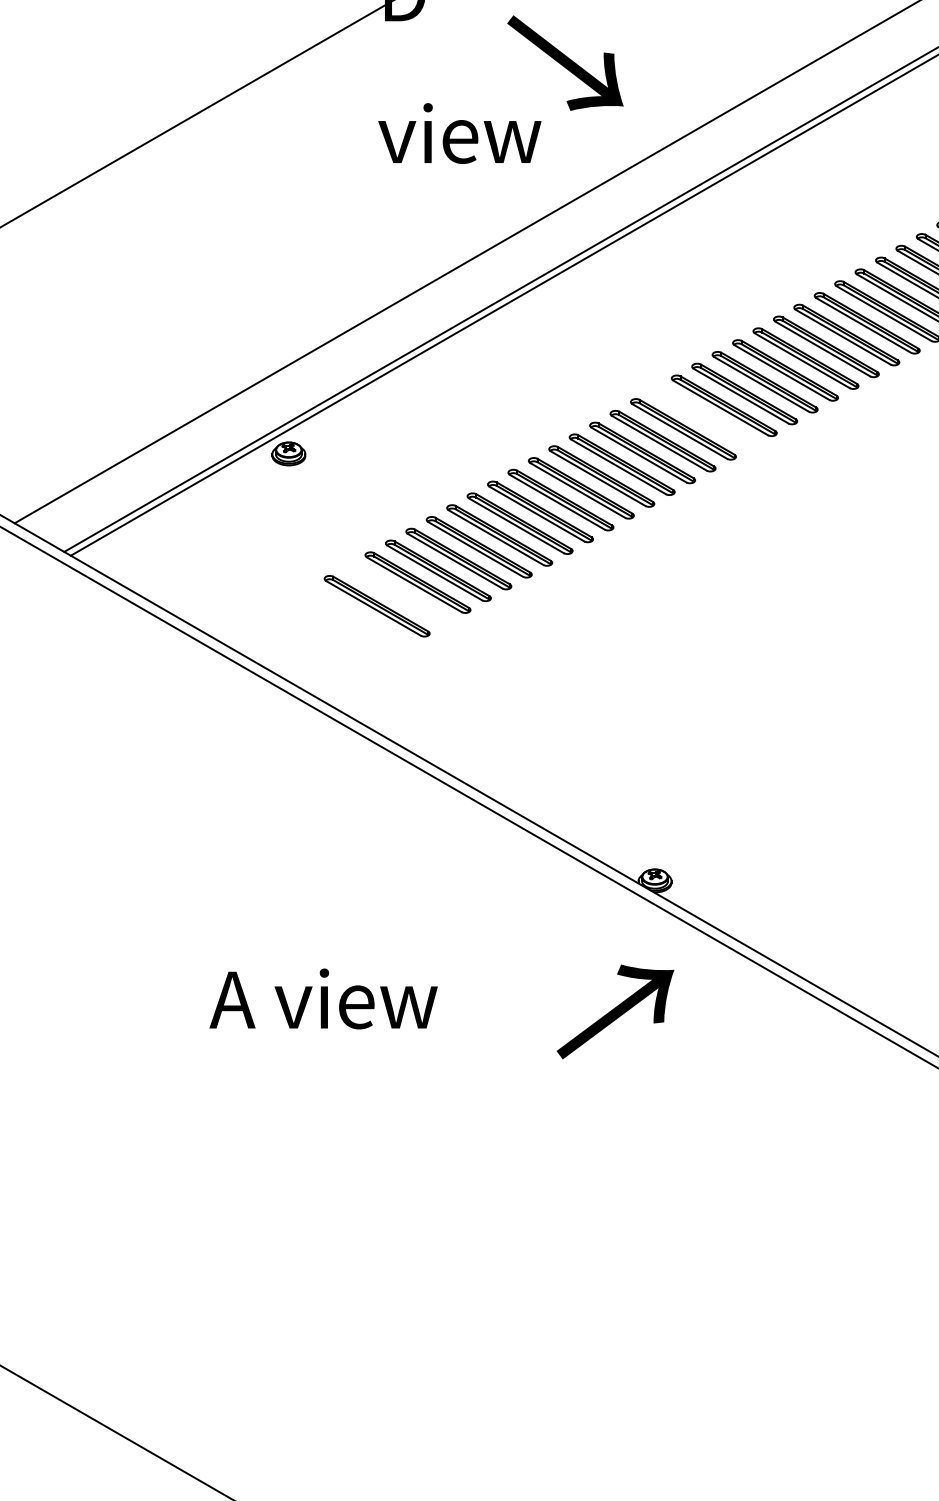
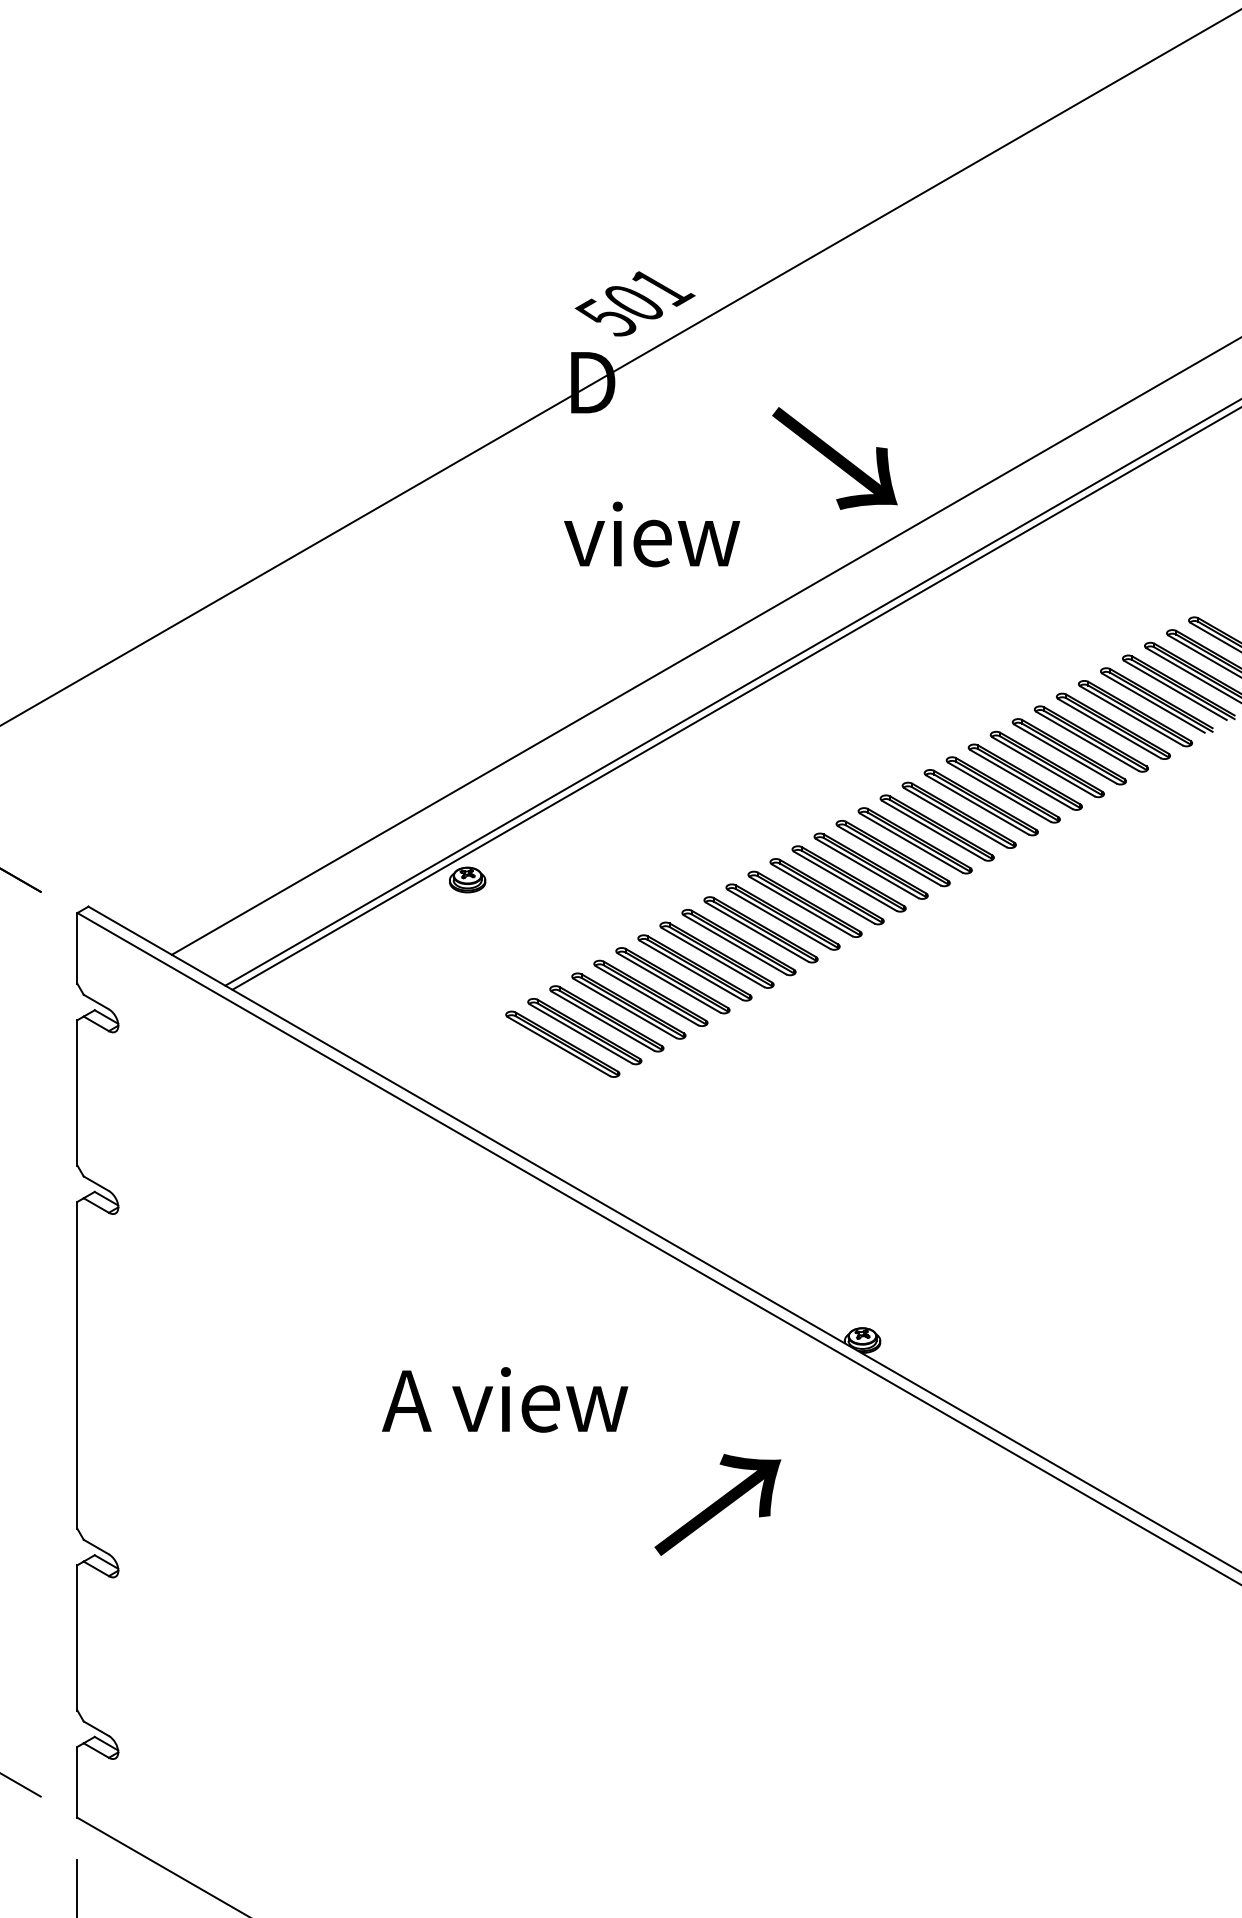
text: (565, 63) -> (834, 458), moved
part: (703, 417) -> (914, 840), added
part: (397, 594) -> (584, 1031), added
text: (324, 998) -> (505, 1399), moved
text: (615, 1011) -> (717, 1504), moved

